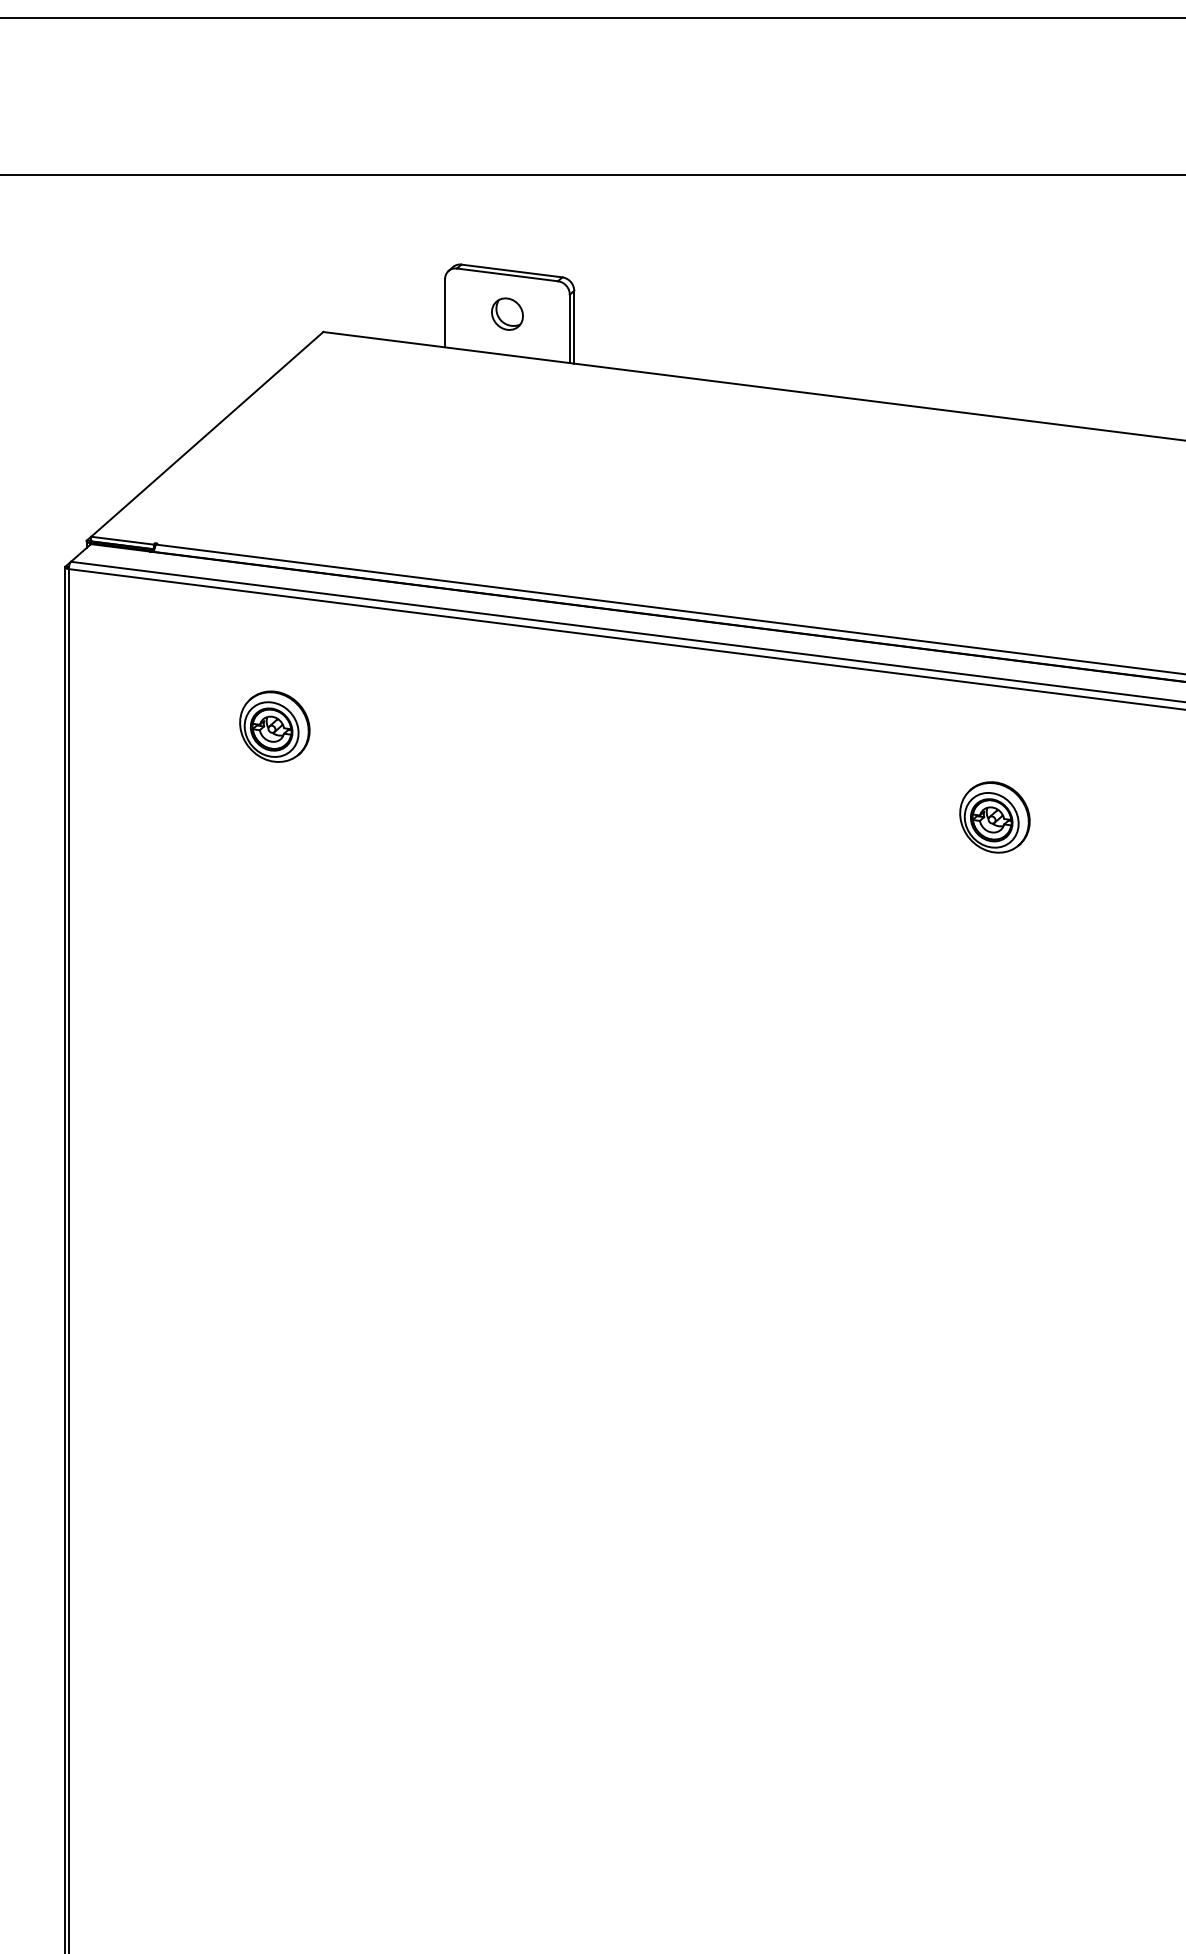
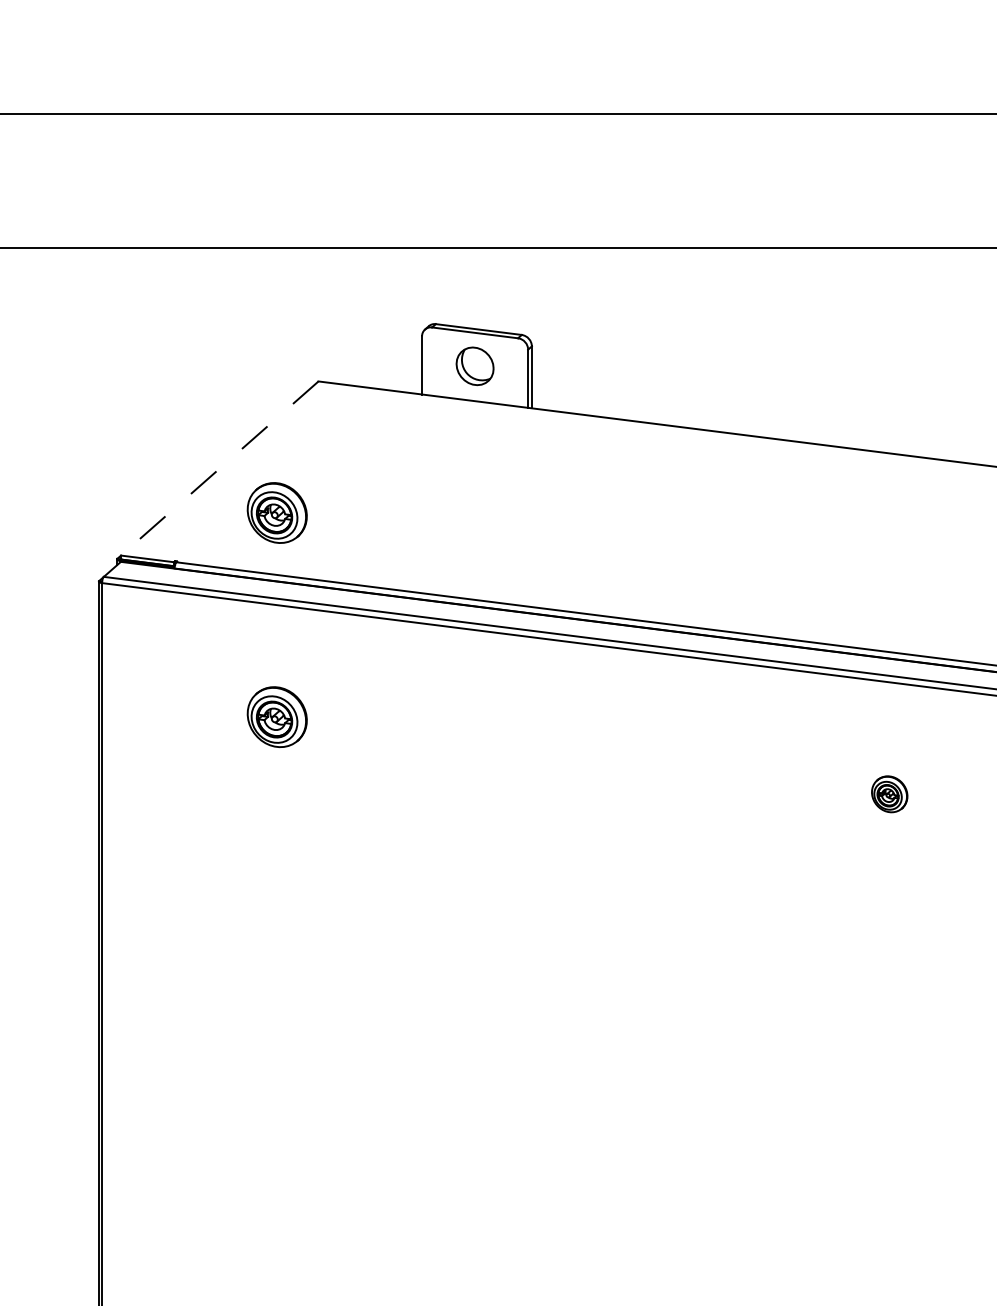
part: (507, 313) -> (475, 365), size x1.4
line: (207, 434) -> (219, 468), solid -> dashed
part: (274, 486) -> (276, 512), added
part: (994, 817) -> (889, 794), size x0.6

